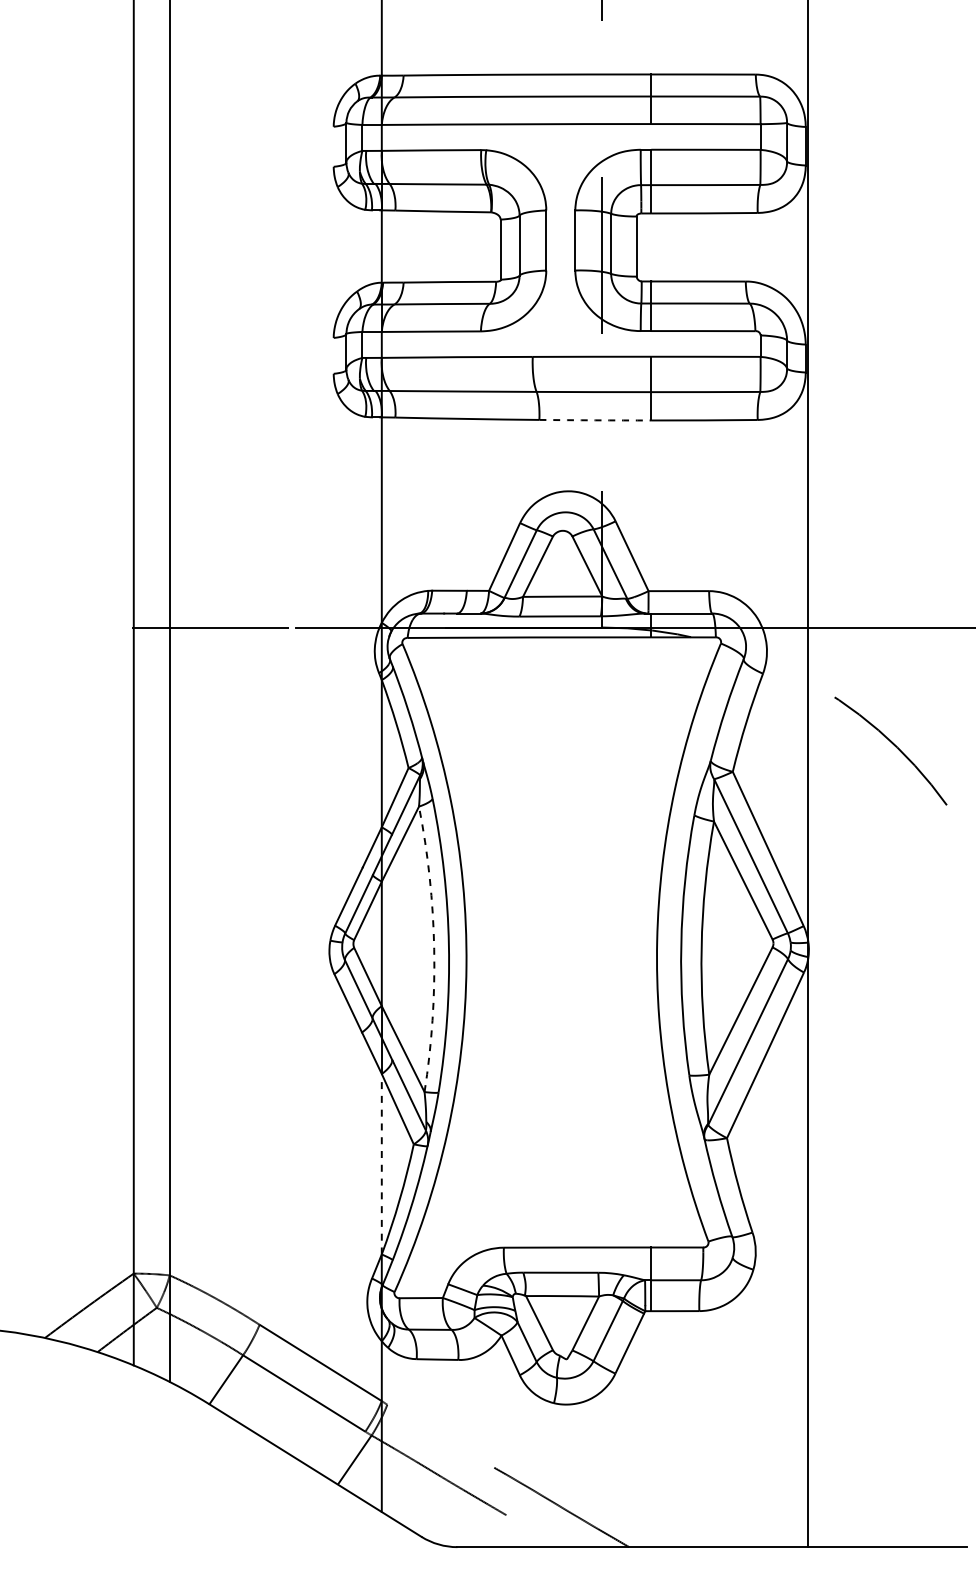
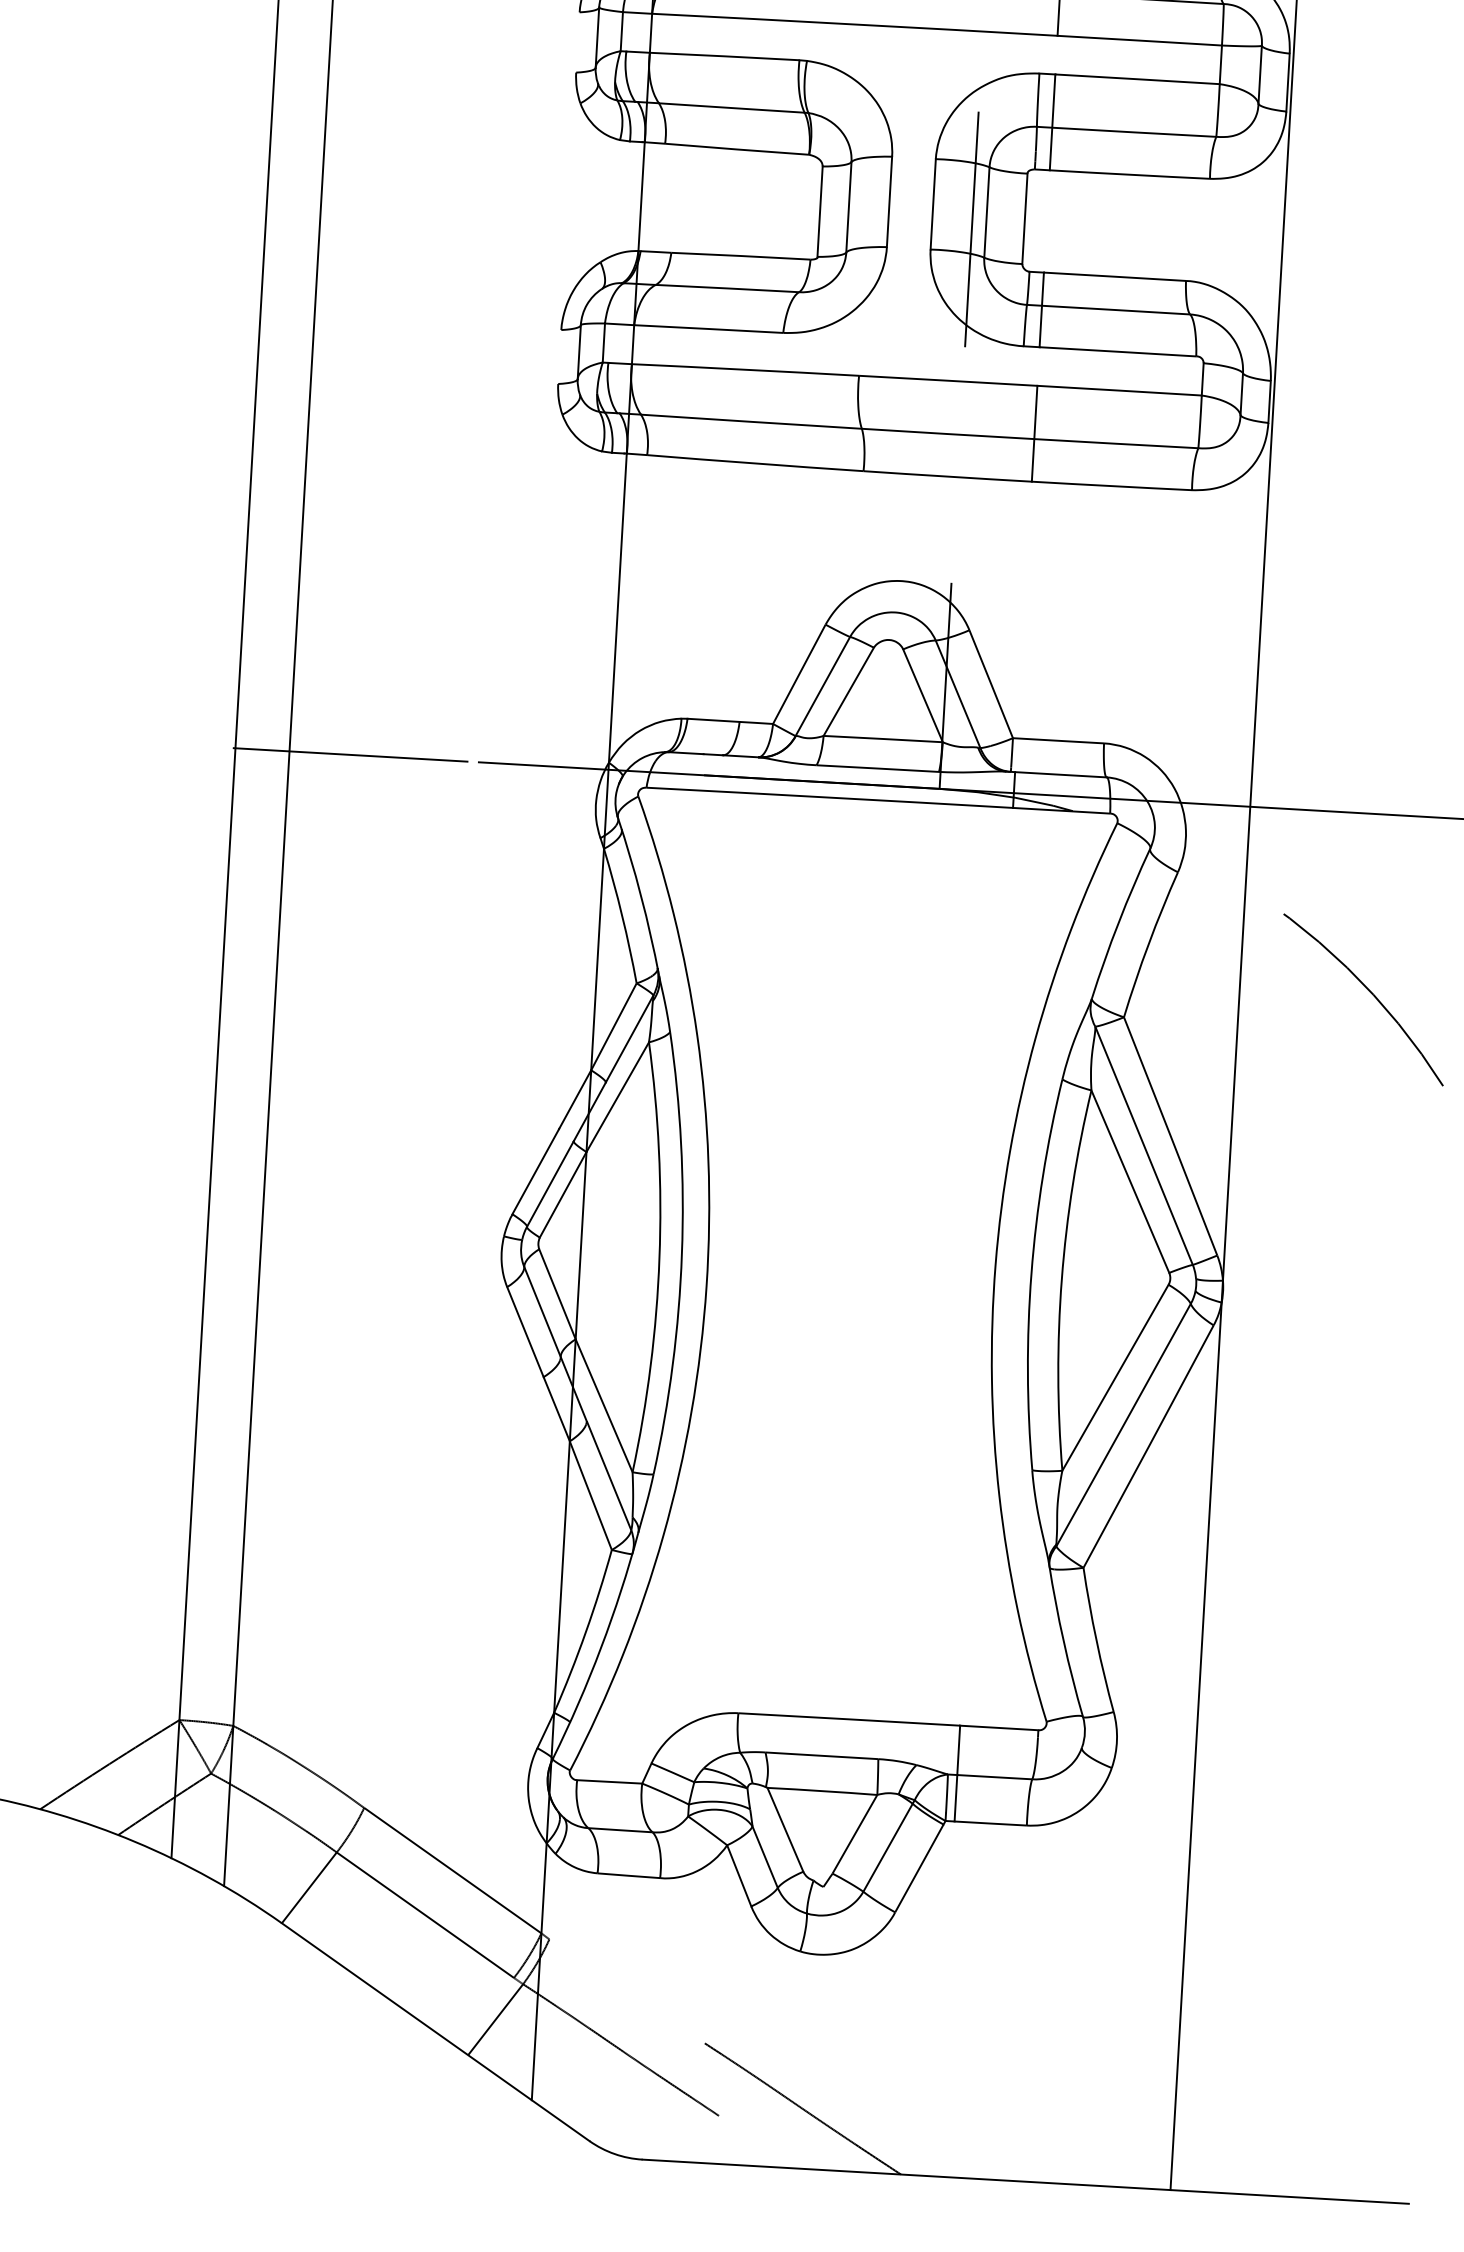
arc: (595, 420) -> (947, 476), dashed -> solid
arc: (434, 949) -> (659, 1258), dashed -> solid
line: (381, 1163) -> (561, 1575), dashed -> solid

